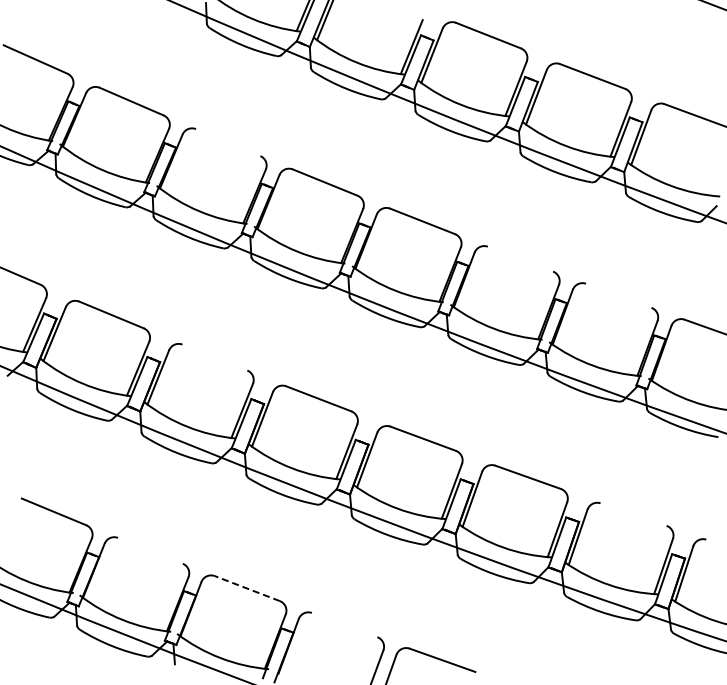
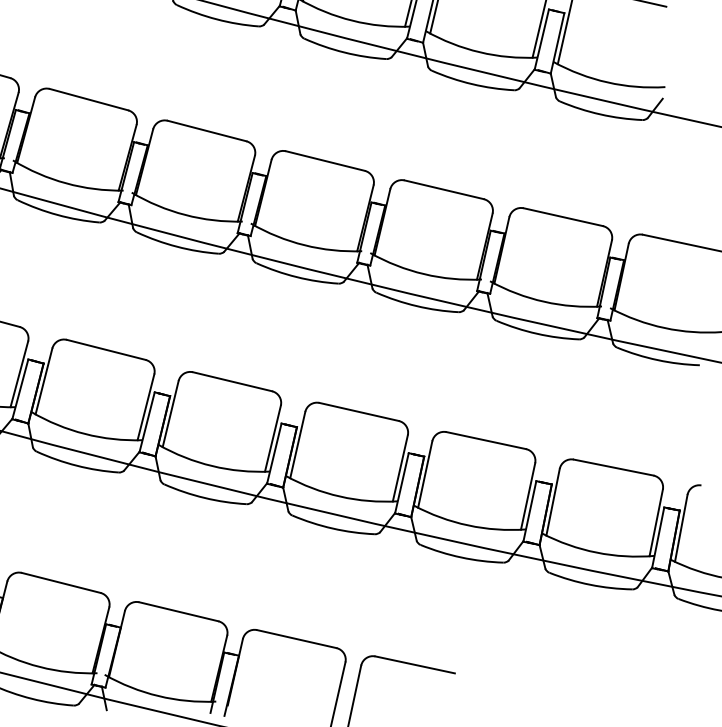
line: (228, 142) -> (89, 99), added
line: (520, 258) -> (444, 189), added
line: (618, 295) -> (562, 216), added
line: (214, 357) -> (105, 349), added
line: (633, 514) -> (613, 467), added
line: (150, 550) -> (61, 582), added
line: (247, 588) -> (179, 611), dashed -> solid
line: (344, 624) -> (296, 638), added

